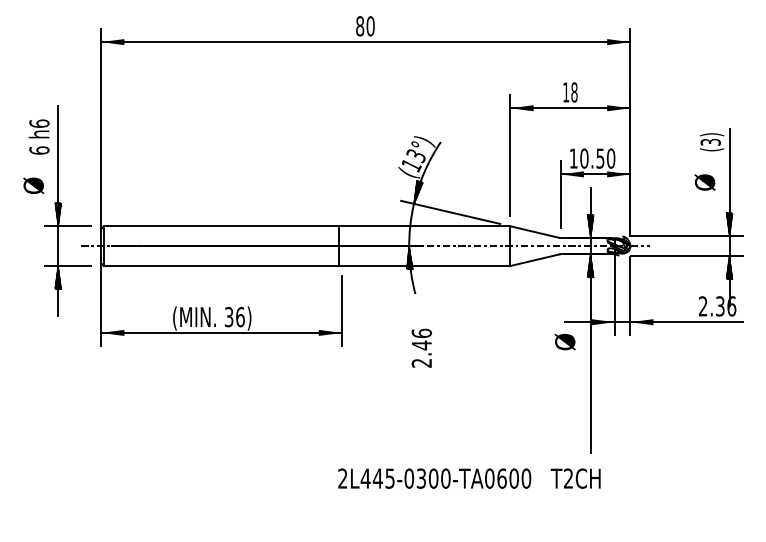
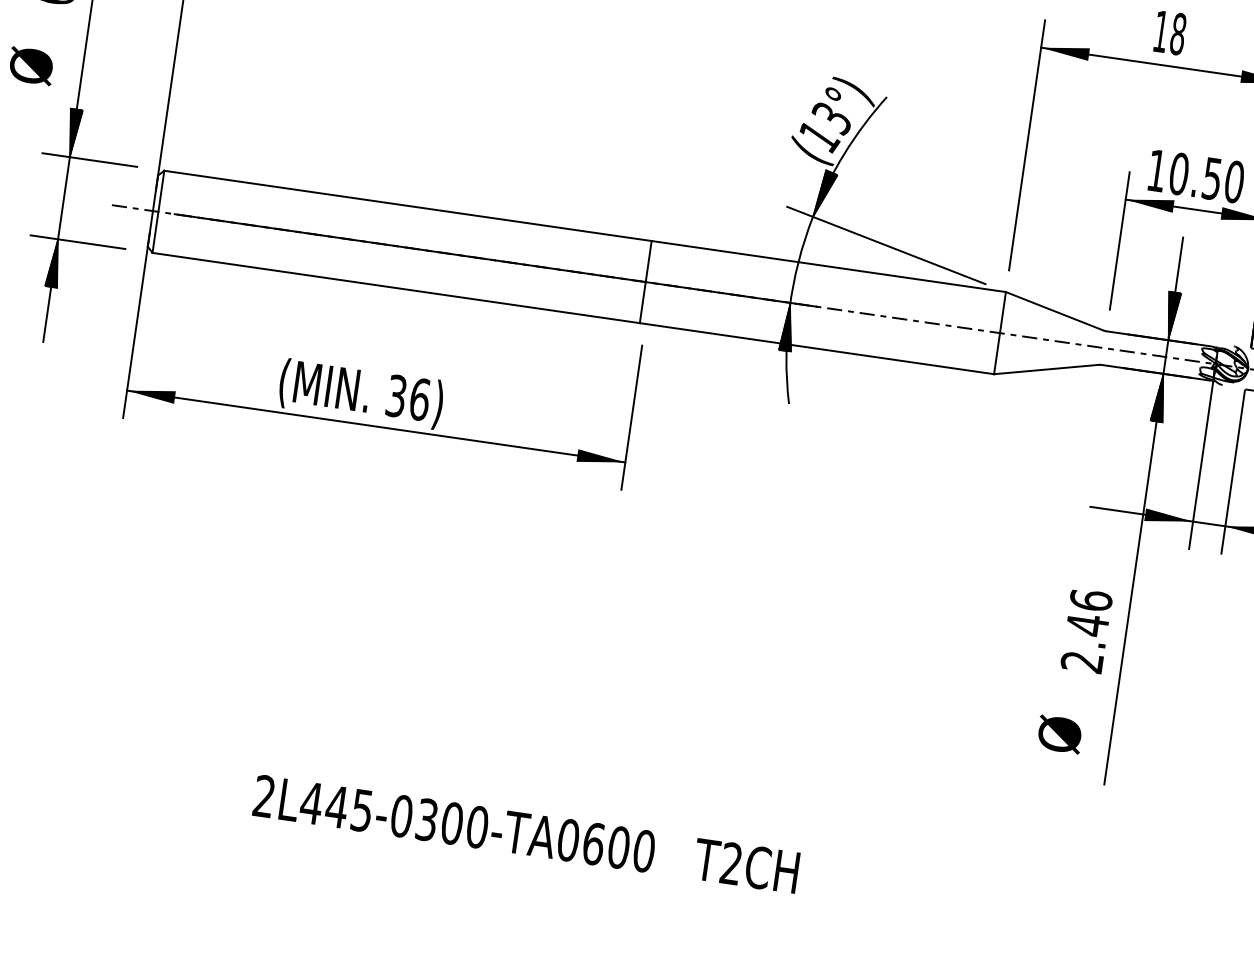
text: (564, 341) -> (1058, 733), moved
text: (421, 347) -> (1086, 629), moved
text: (469, 478) -> (526, 833), moved

